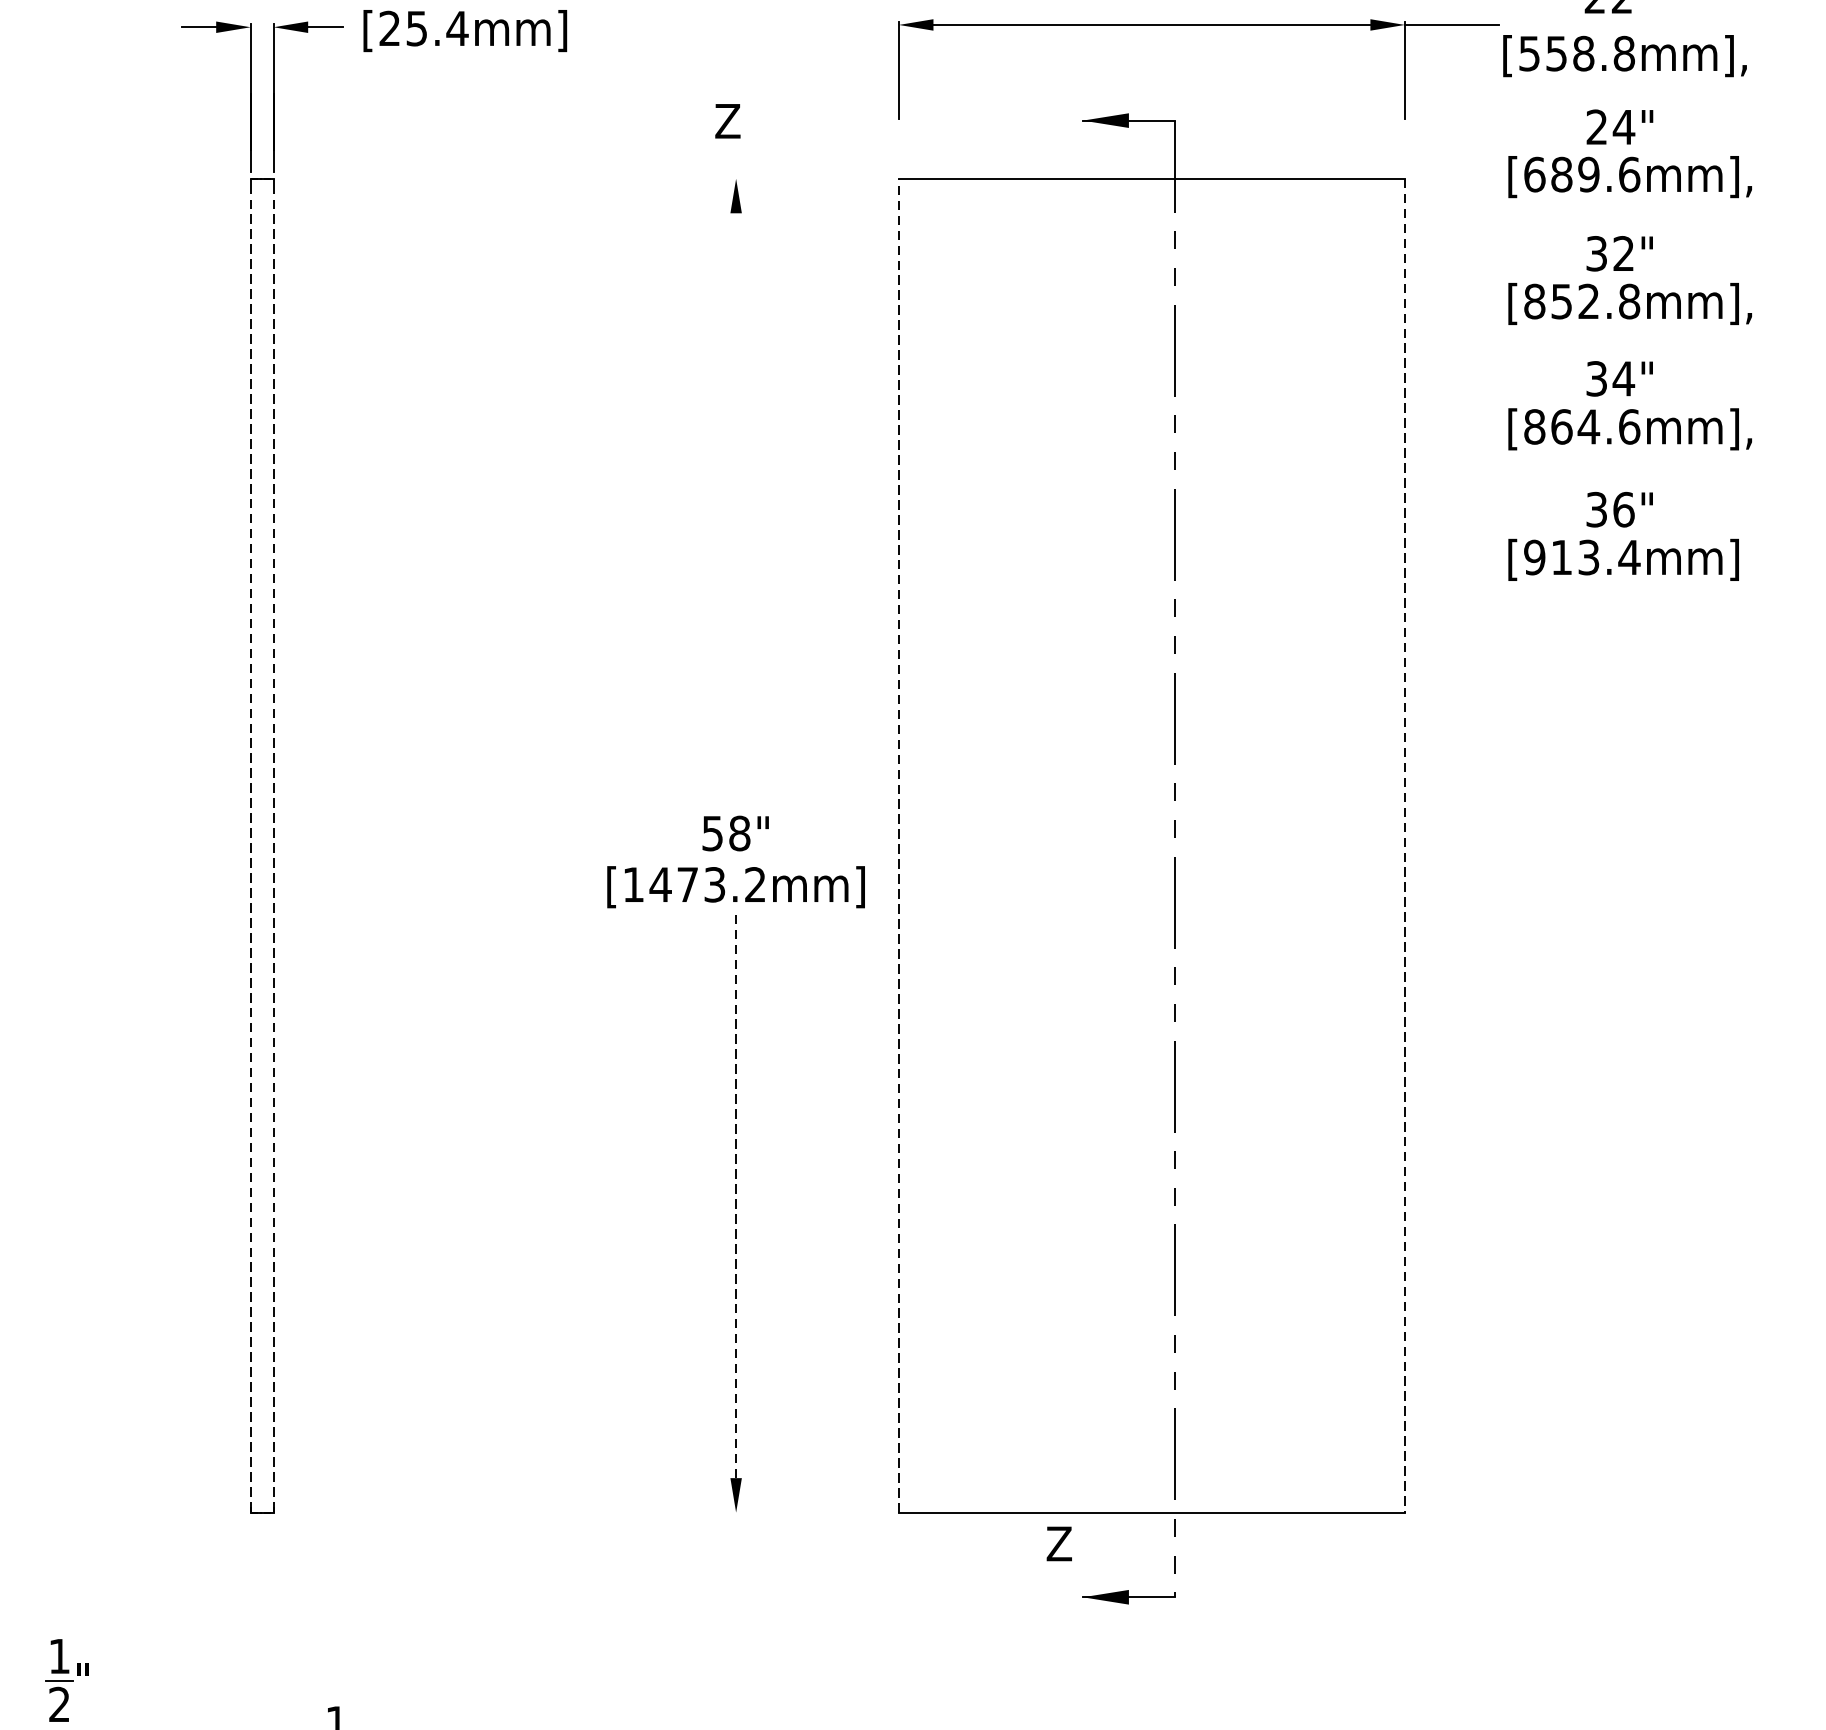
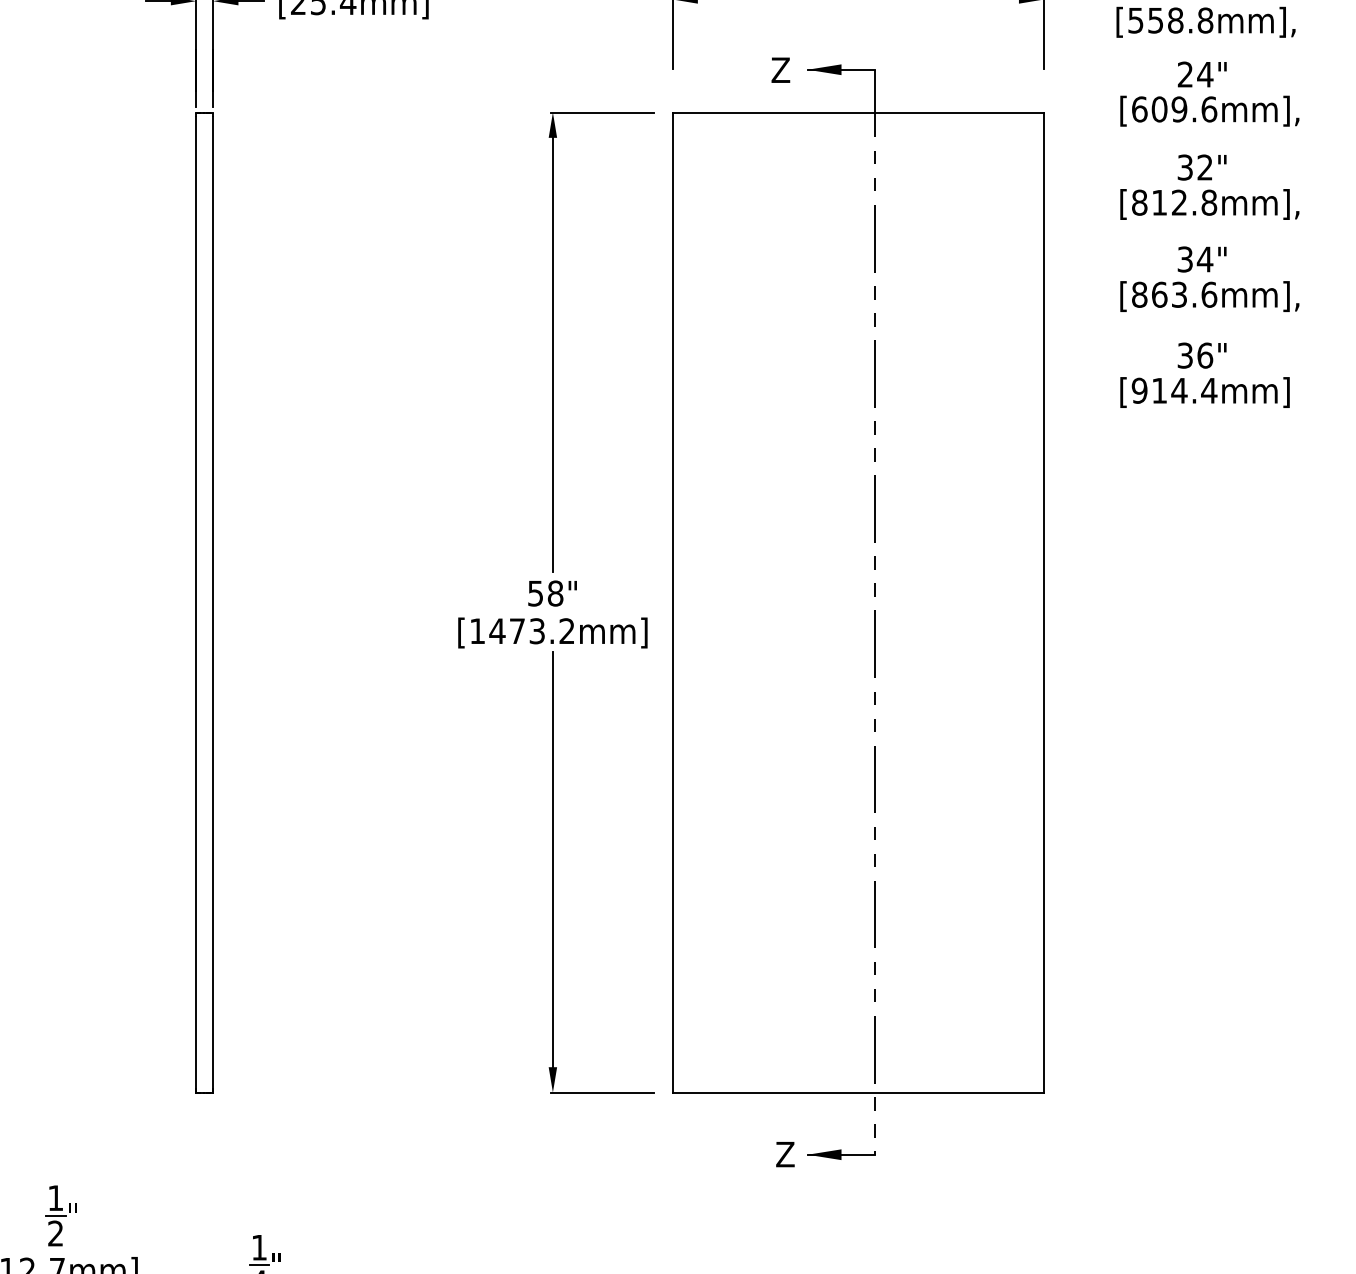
text: (727, 120) -> (780, 69), moved
text: (1561, 174) -> (1159, 109), [689.6mm], -> [609.6mm],
line: (803, 178) -> (602, 112), added
text: (1561, 301) -> (1159, 202), [852.8mm], -> [812.8mm],
text: (1588, 426) -> (1179, 294), [864.6mm], -> [863.6mm],
line: (735, 508) -> (552, 354), added
text: (1588, 557) -> (1179, 390), [913.4mm] -> [914.4mm]
line: (898, 845) -> (672, 602), dashed -> solid
line: (1405, 847) -> (1044, 603), dashed -> solid
line: (251, 848) -> (196, 604), dashed -> solid
line: (274, 848) -> (213, 604), dashed -> solid
line: (735, 1195) -> (552, 859), dashed -> solid
line: (803, 1512) -> (602, 1092), added
text: (1059, 1543) -> (785, 1154), moved

